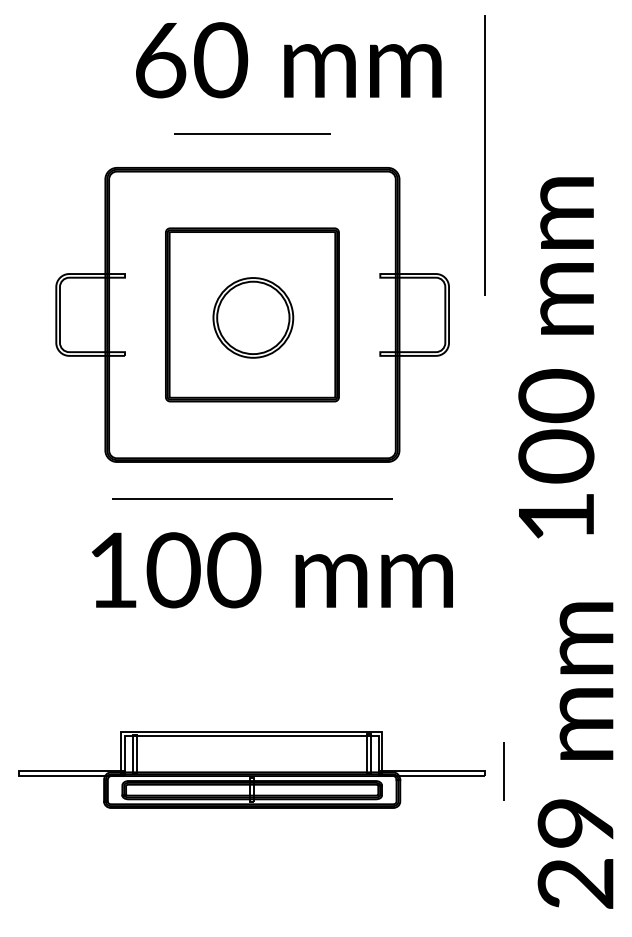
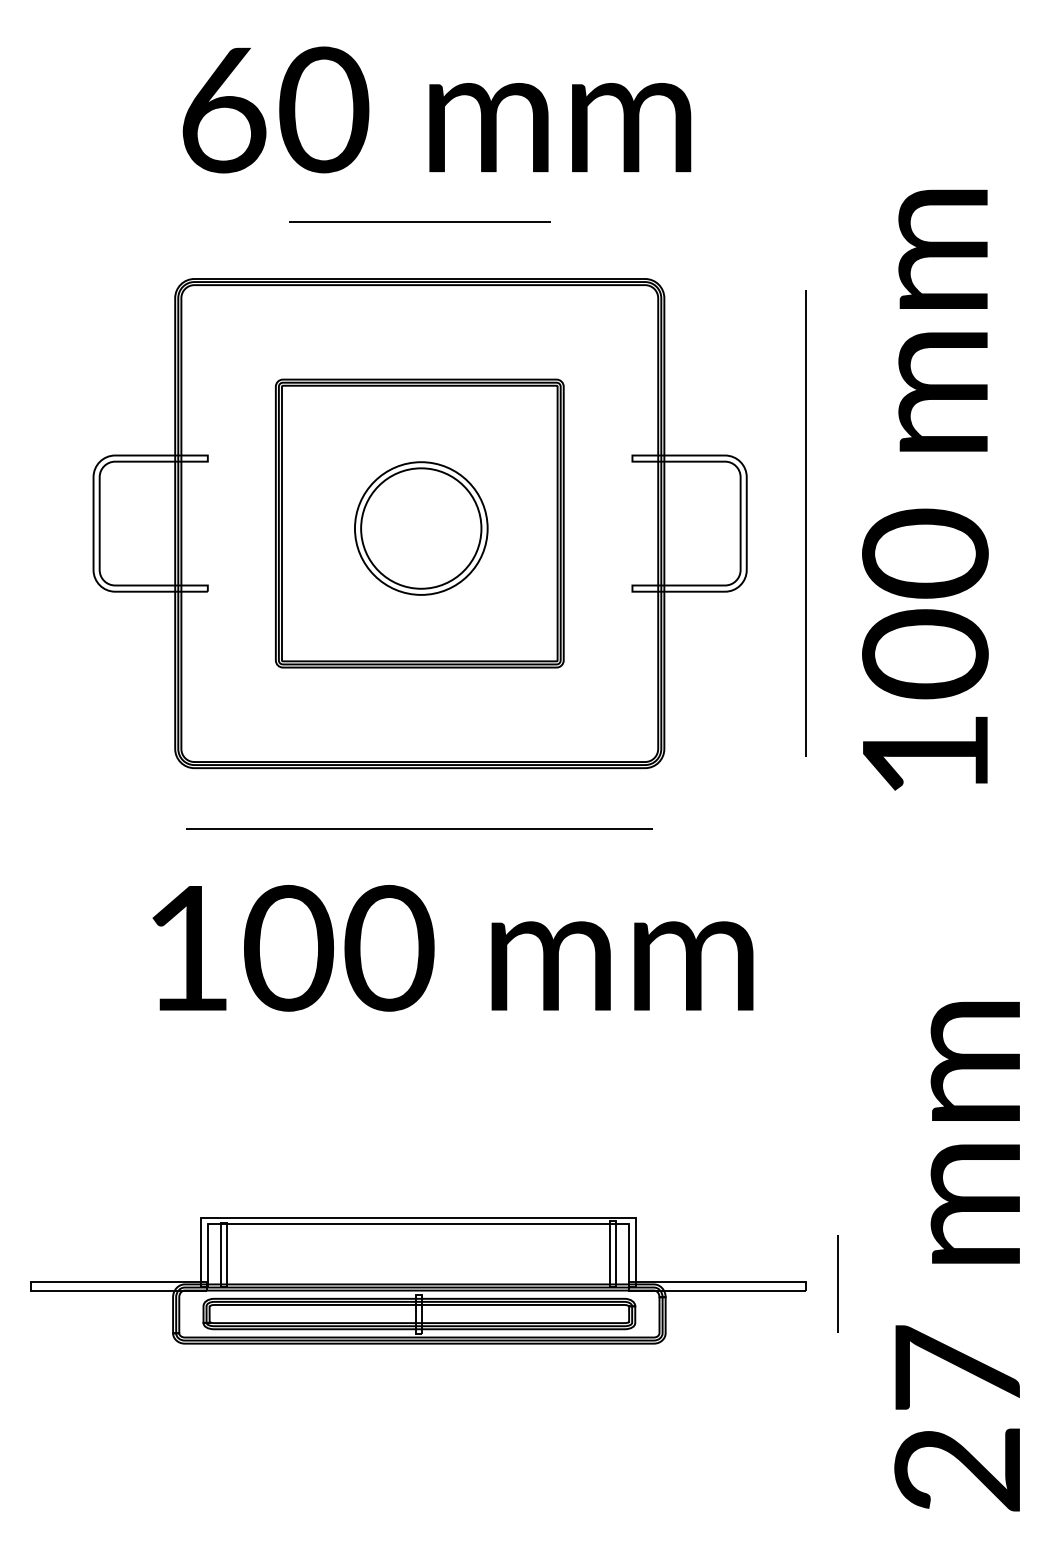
text: (288, 60) -> (436, 110), moved
line: (484, 155) -> (805, 524), moved
text: (556, 357) -> (925, 489), moved
text: (575, 822) -> (957, 1367), 29 -> 27

